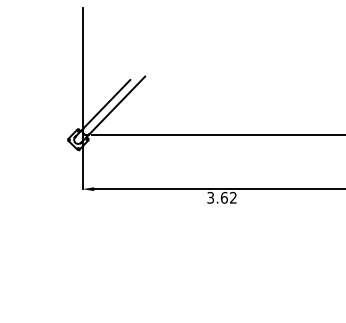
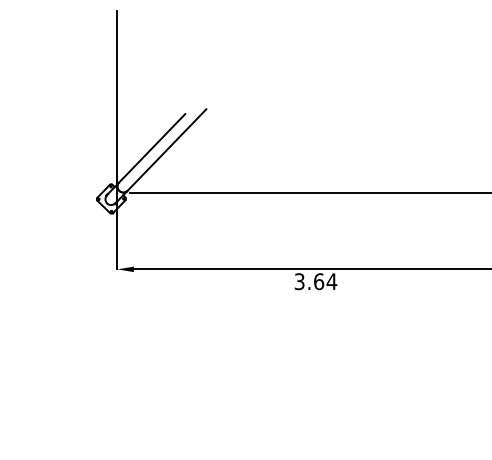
text: (233, 197) -> (331, 281), 3.62 -> 3.64

